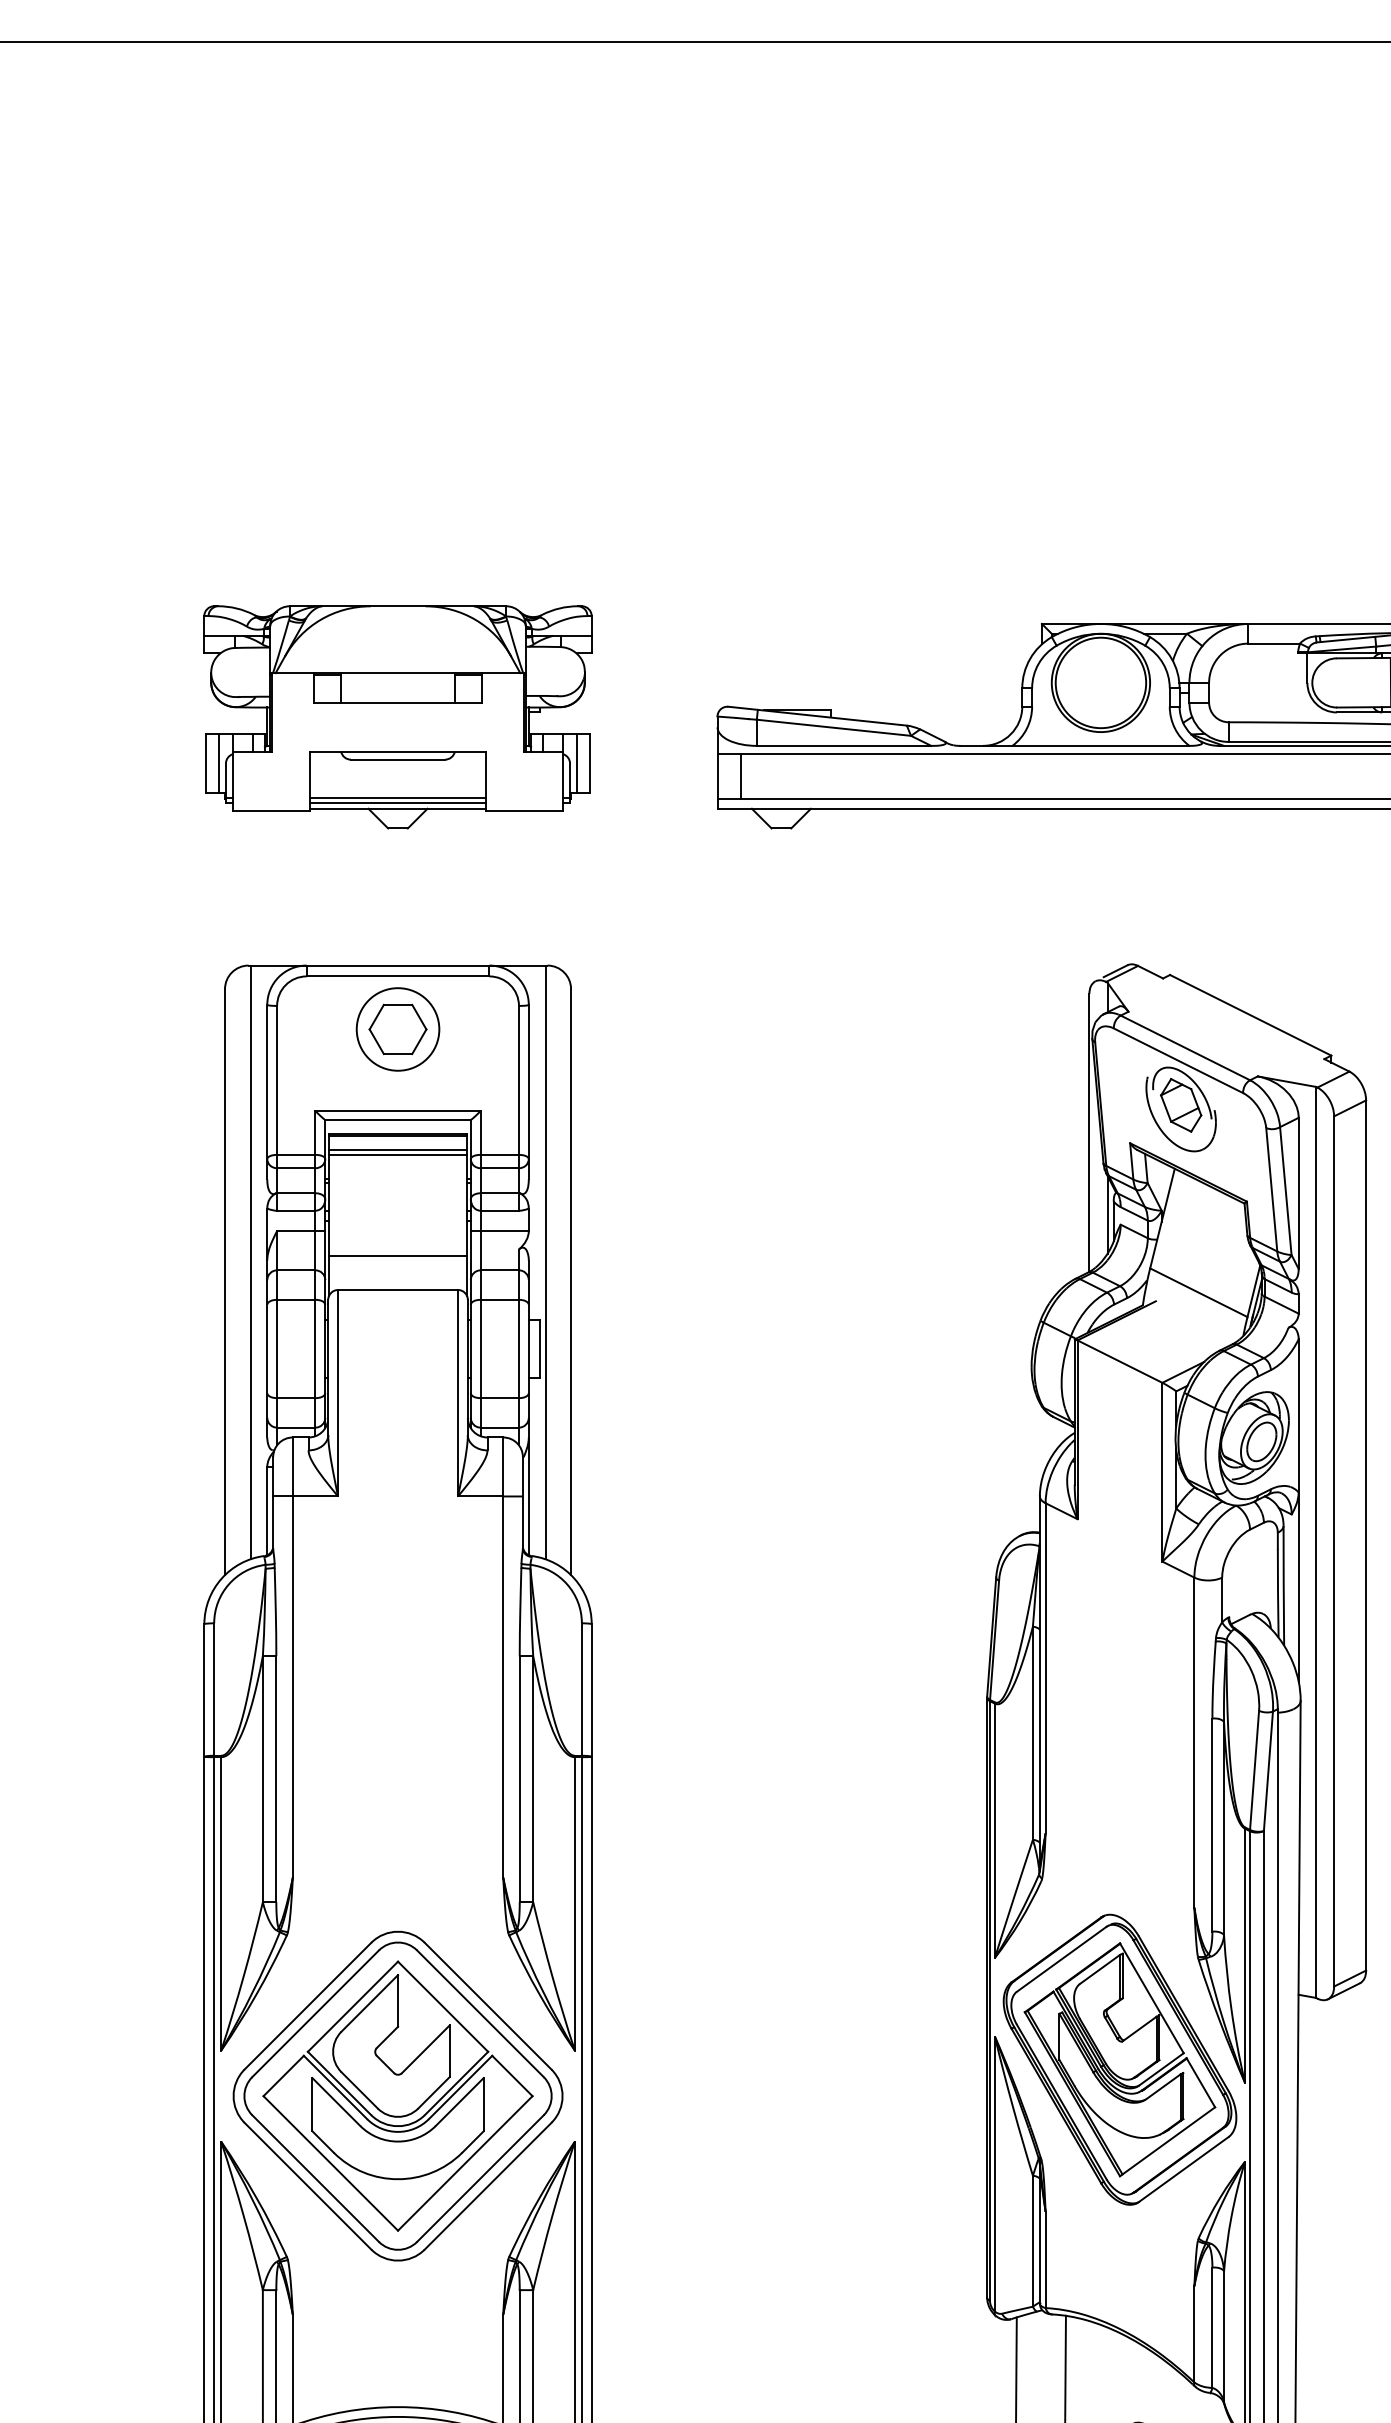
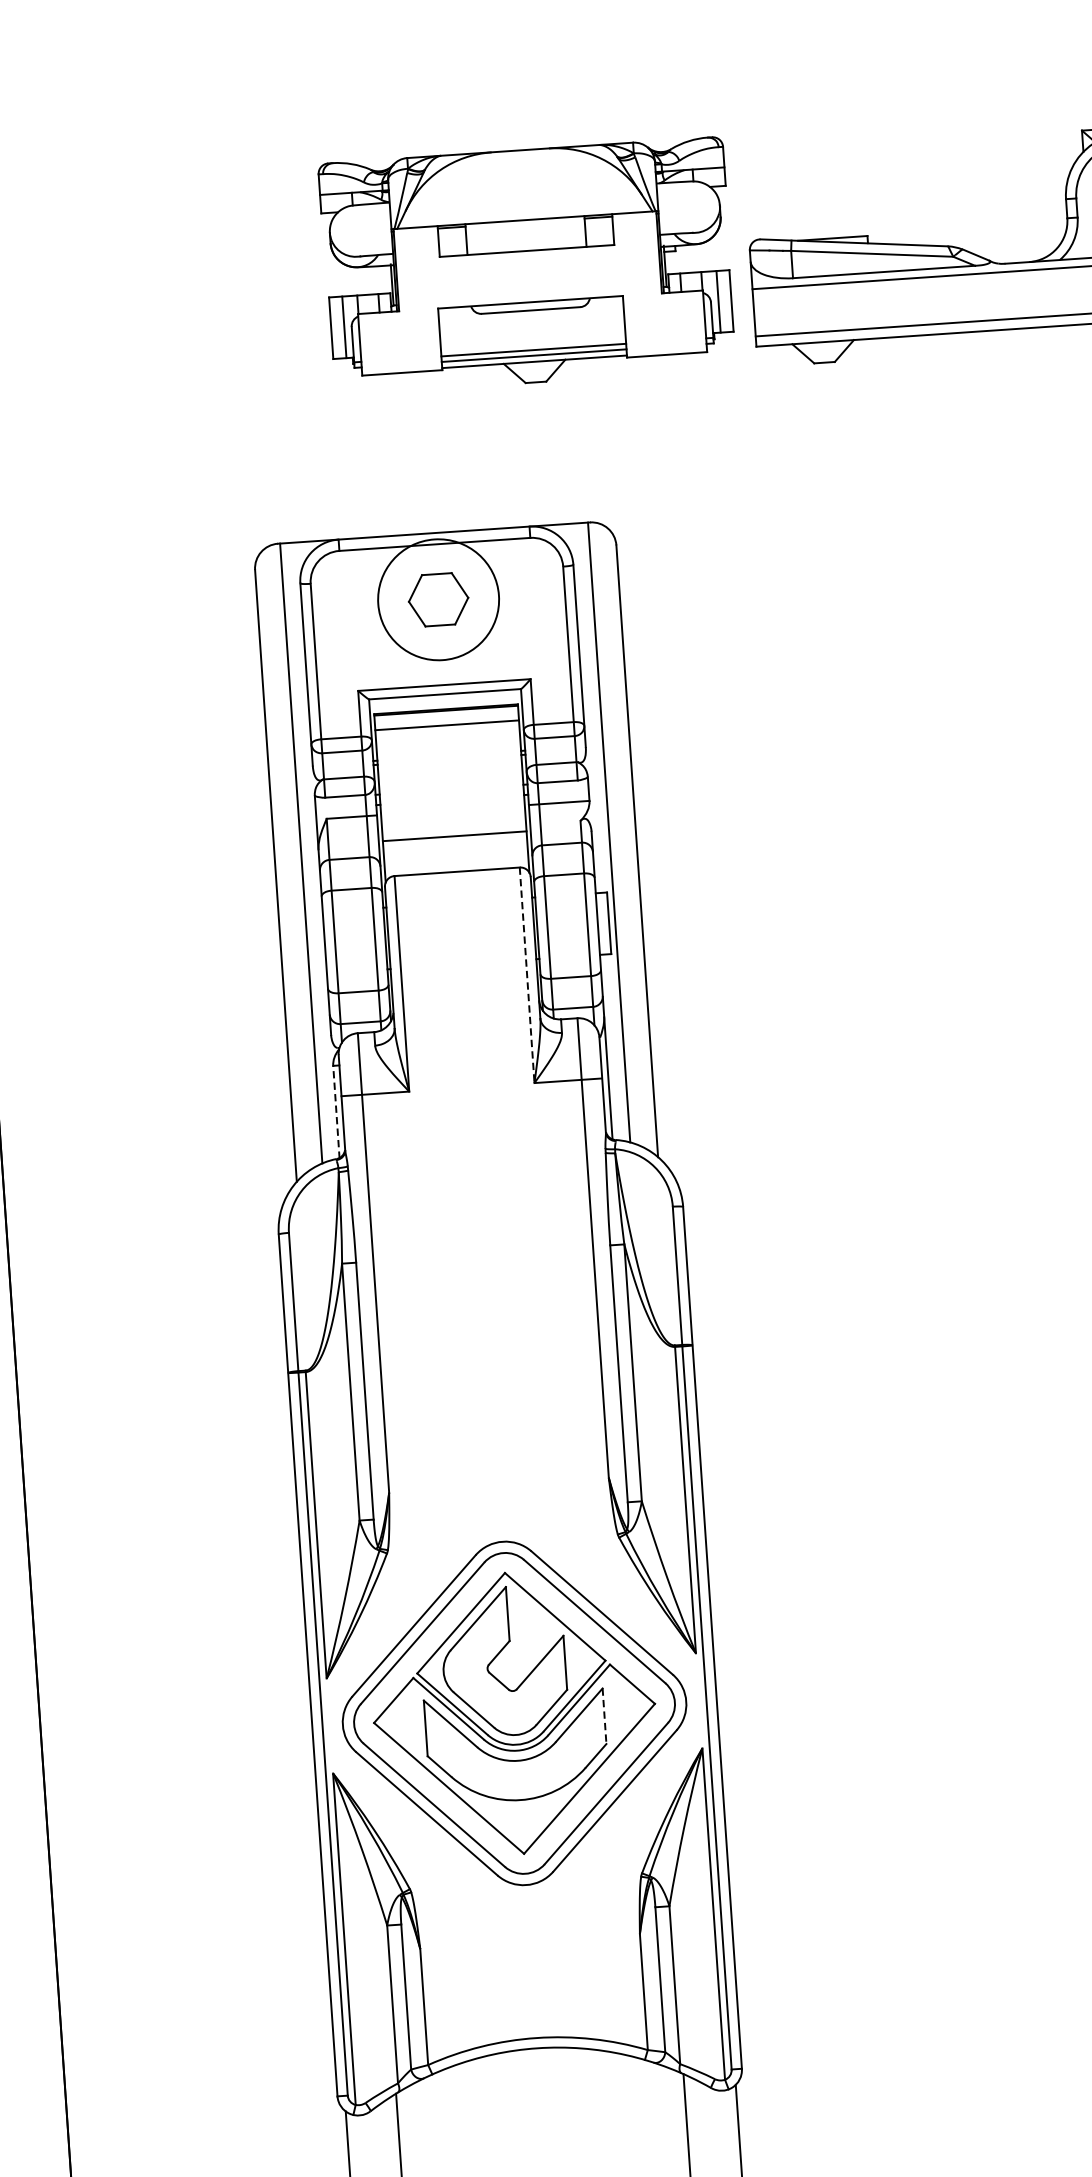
part: (397, 717) -> (527, 266), moved
line: (741, 775) -> (779, 310), removed
circle: (397, 1029) -> (438, 599), size x1.4
line: (397, 1154) -> (446, 730), removed
line: (458, 1393) -> (527, 975), solid -> dashed
line: (267, 1511) -> (336, 1112), solid -> dashed
line: (483, 2104) -> (604, 1716), solid -> dashed

